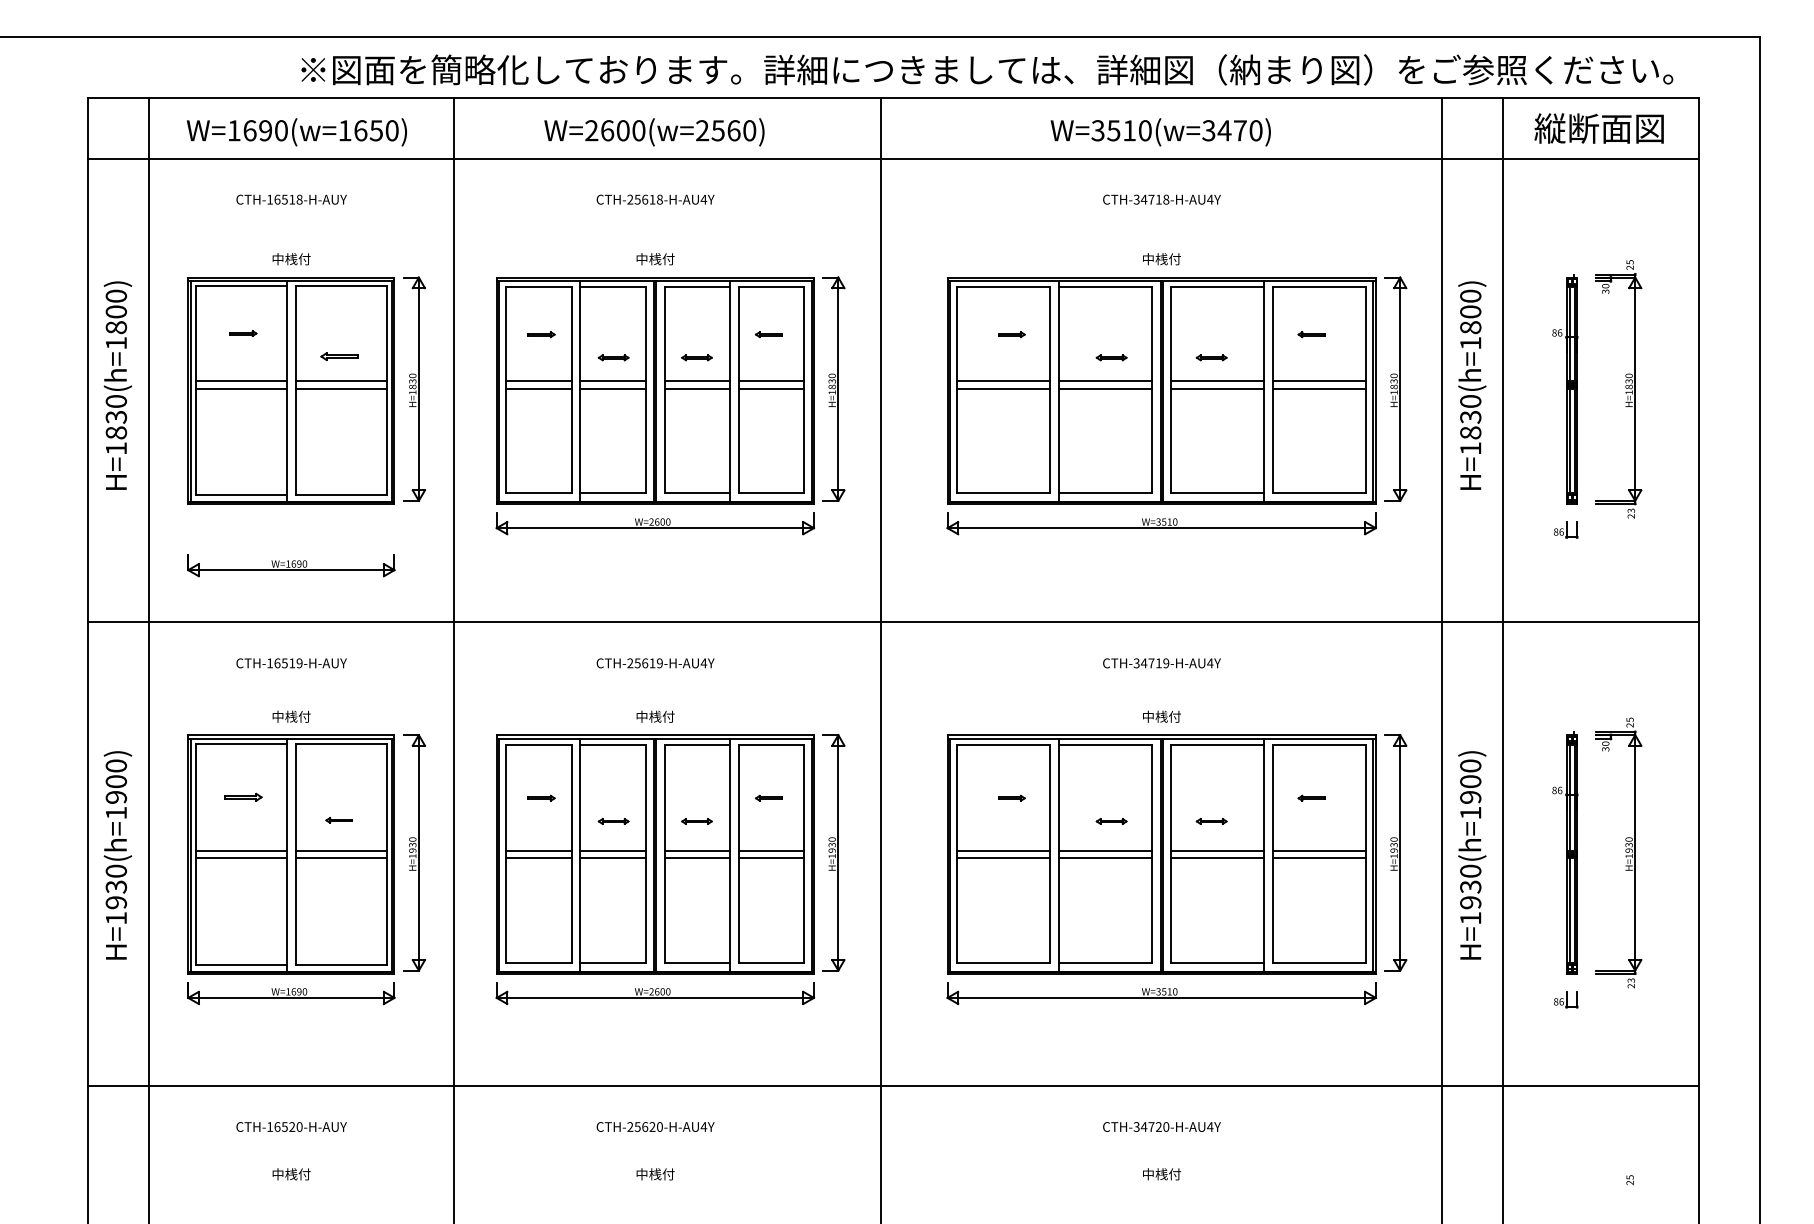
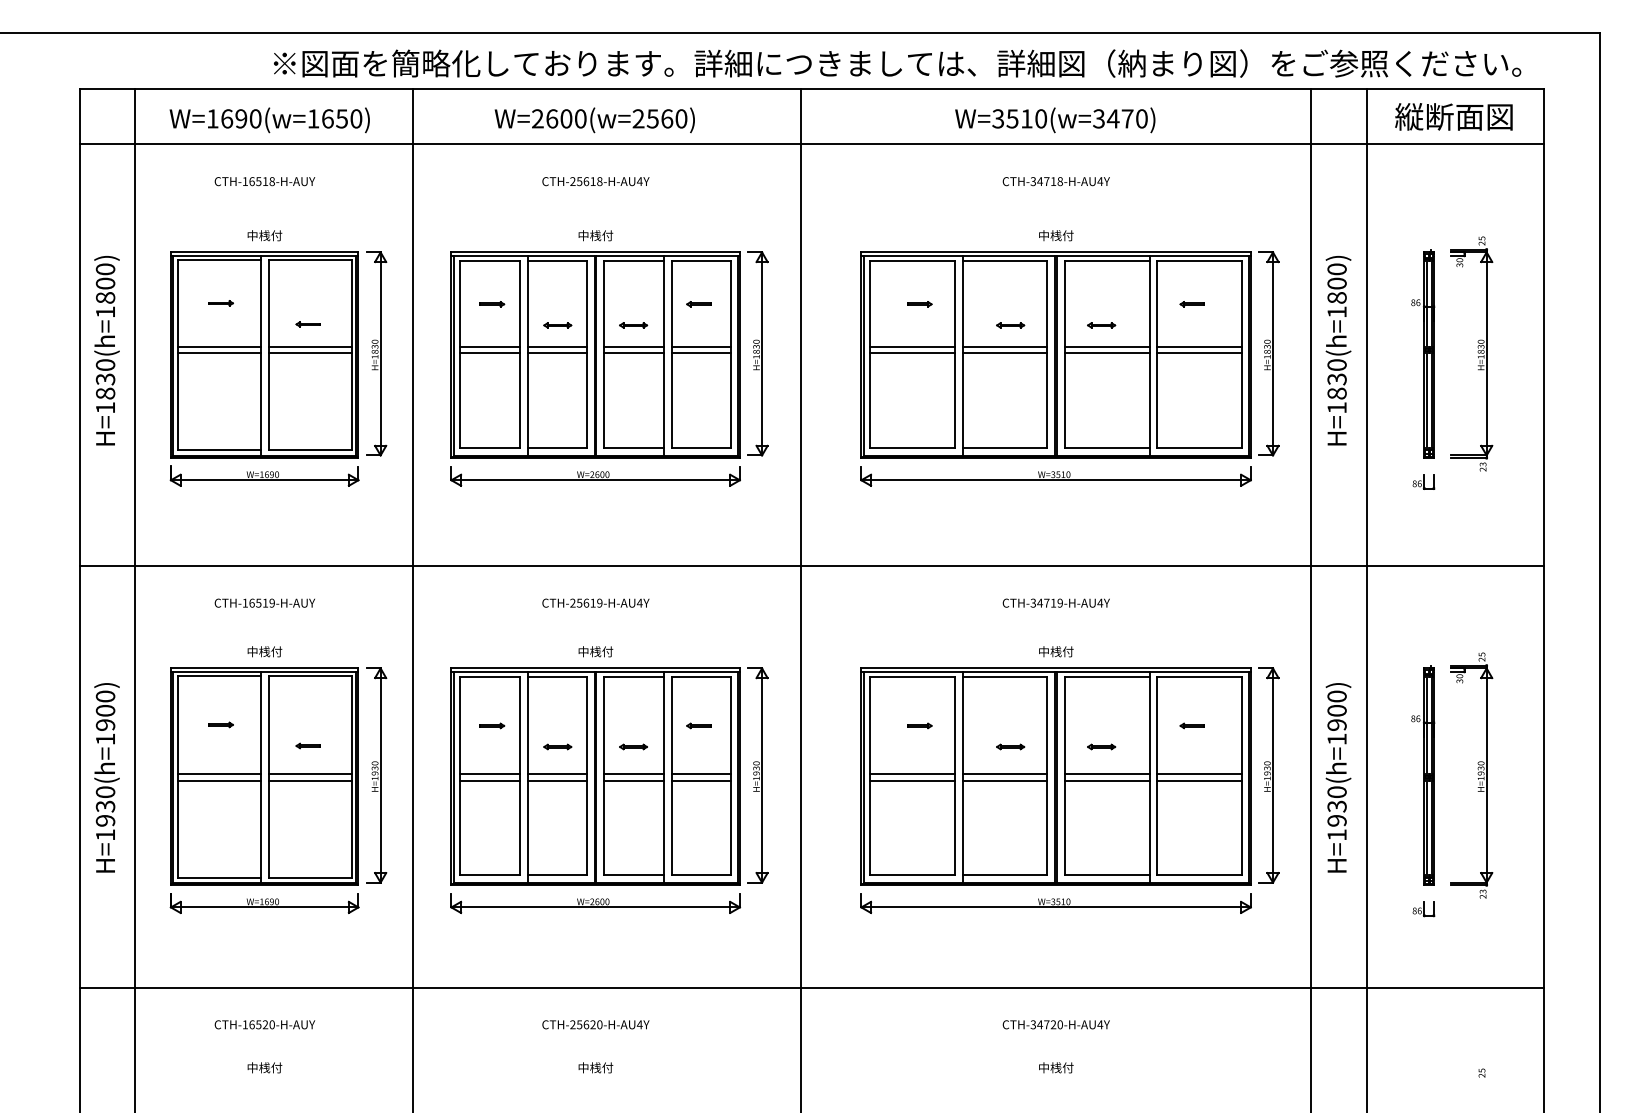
part: (338, 356) -> (307, 324), size x0.71
part: (291, 565) -> (264, 476), moved
part: (243, 796) -> (221, 724), size x0.71

